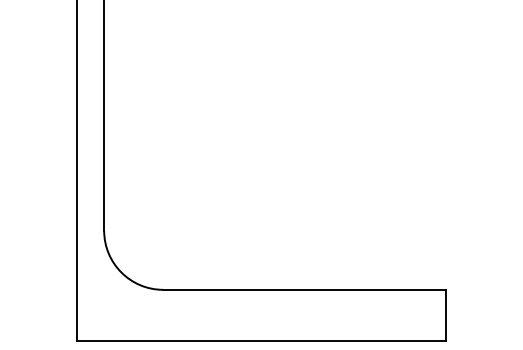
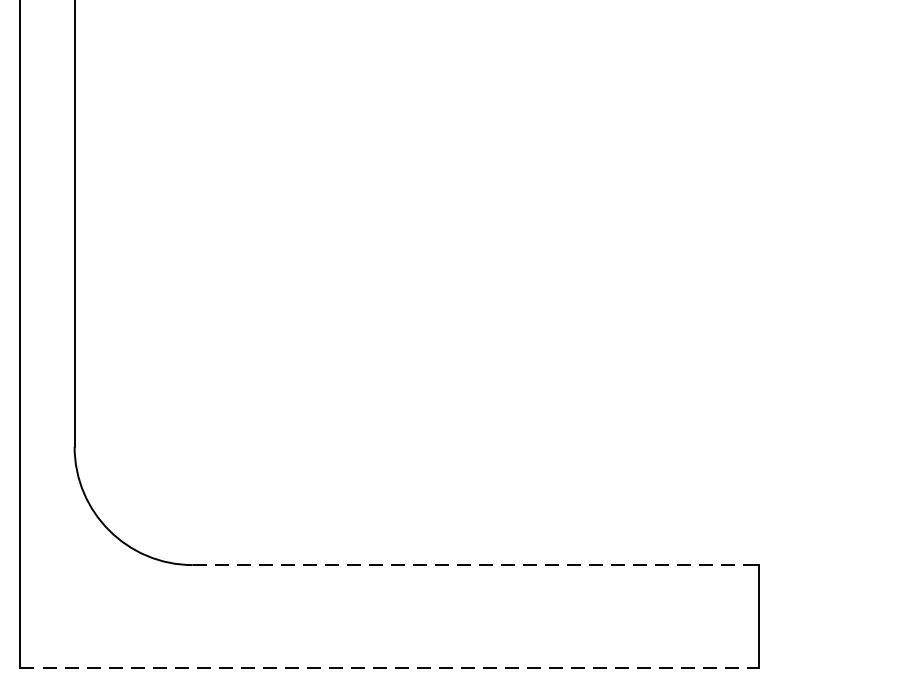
line: (305, 289) -> (477, 564), solid -> dashed
line: (261, 341) -> (389, 668), solid -> dashed

